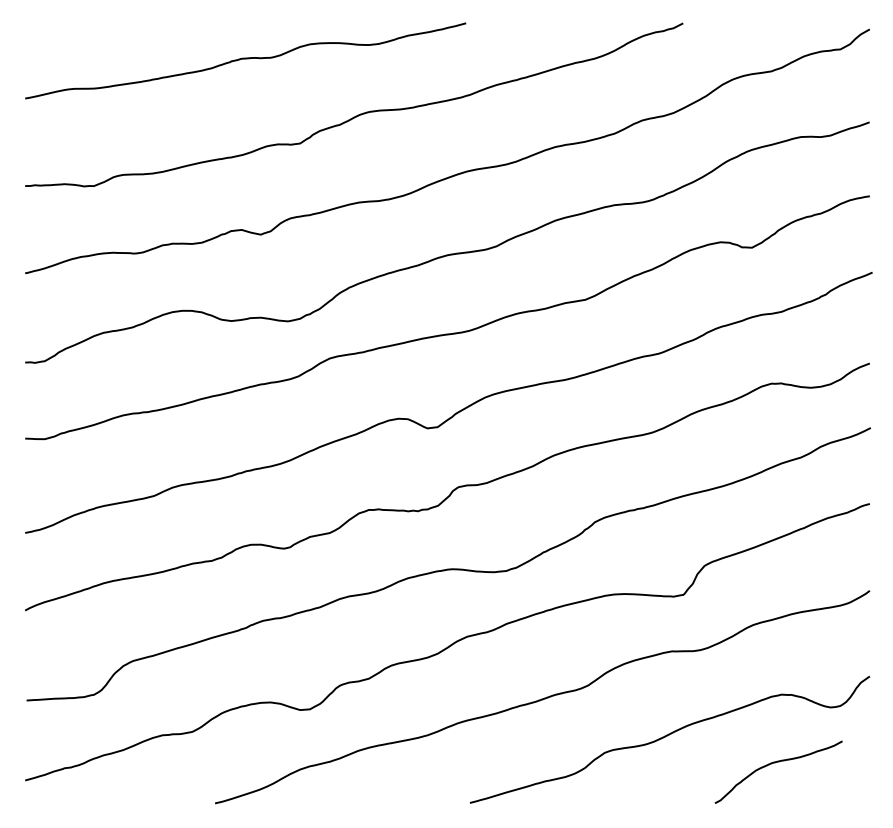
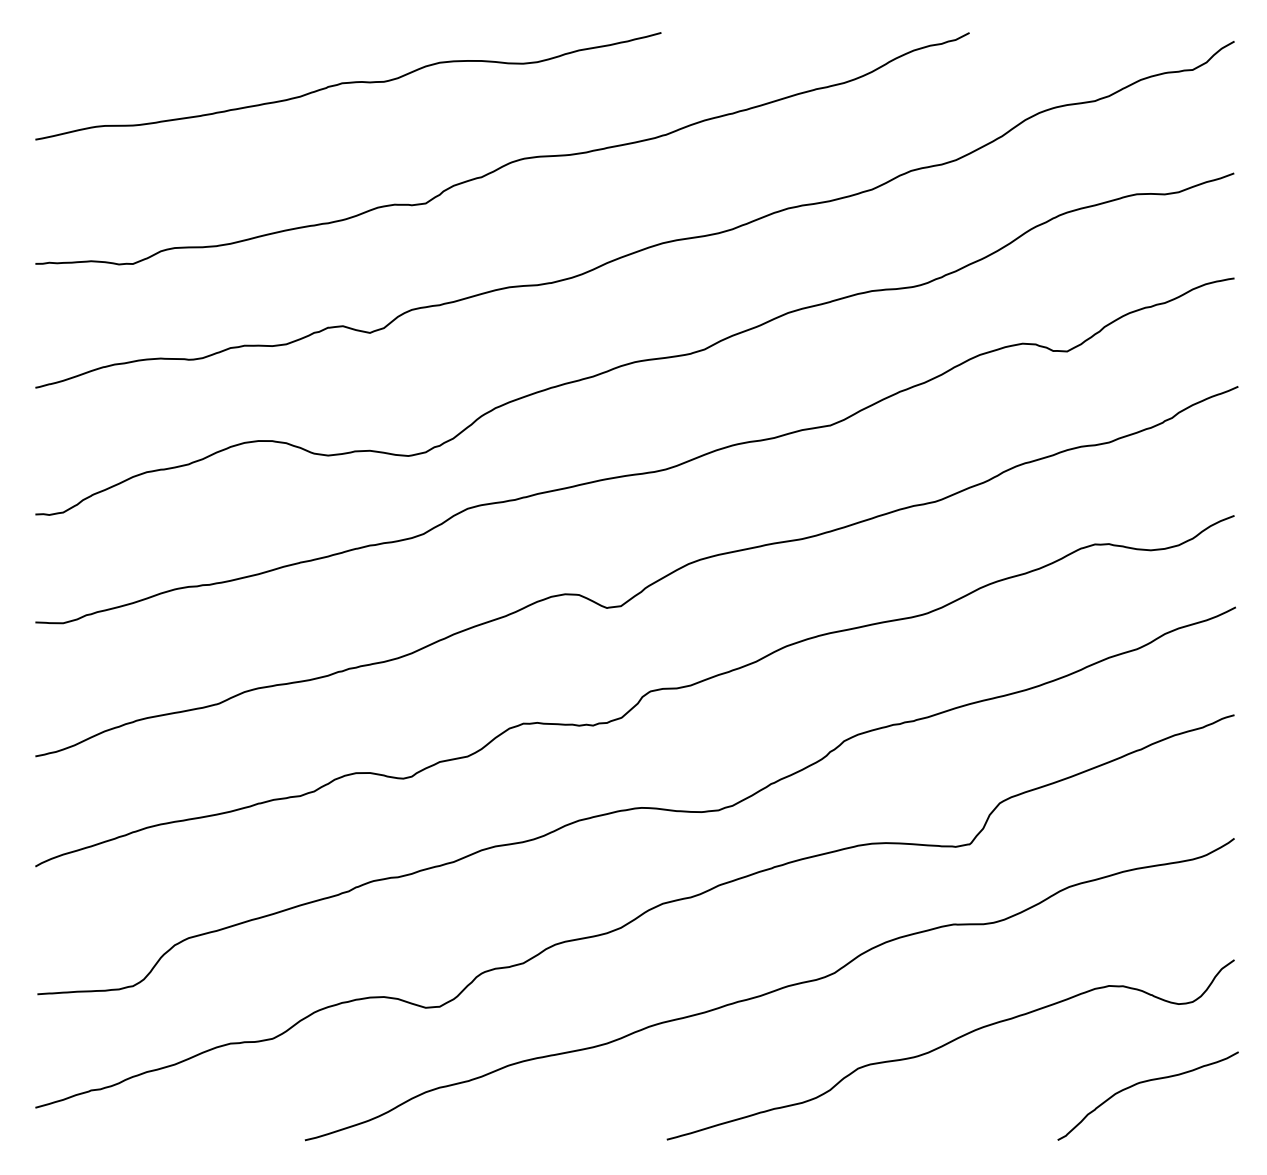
curve: (777, 762) -> (1146, 1082), moved

